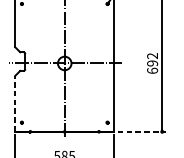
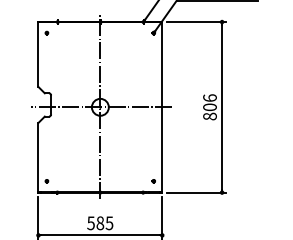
text: (152, 63) -> (209, 107), 692 -> 806
line: (15, 103) -> (38, 157), dashed -> solid
line: (141, 131) -> (196, 192), dashed -> solid

